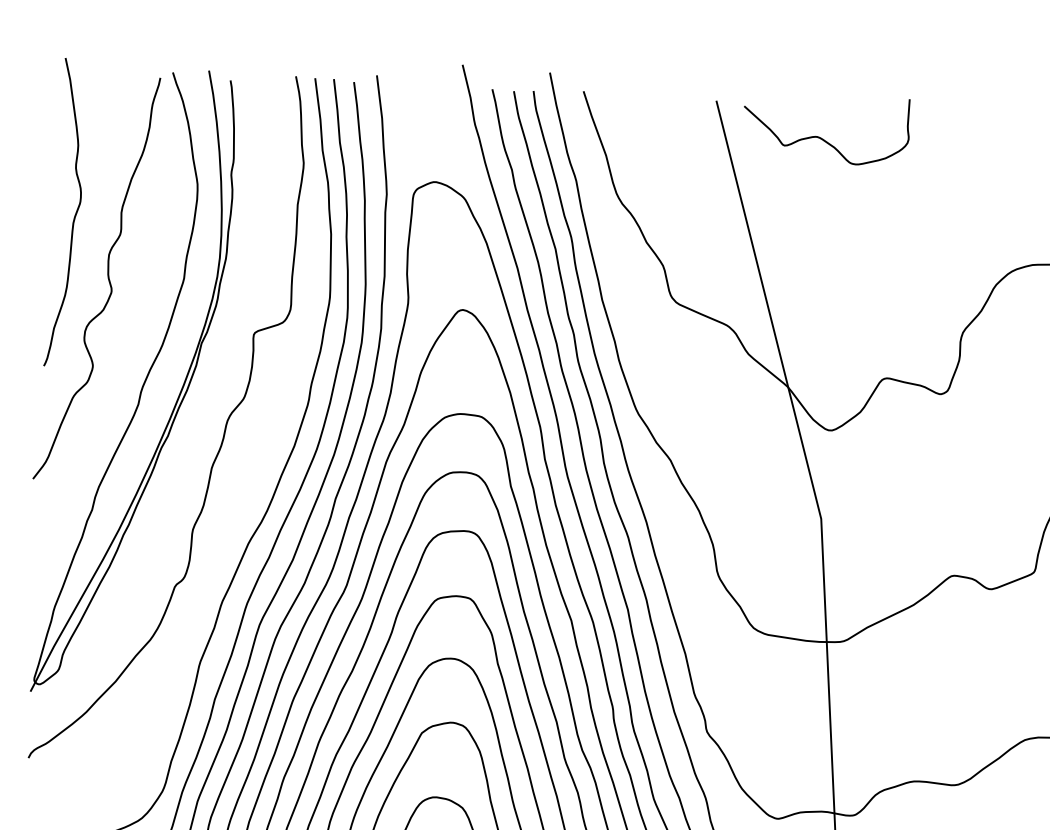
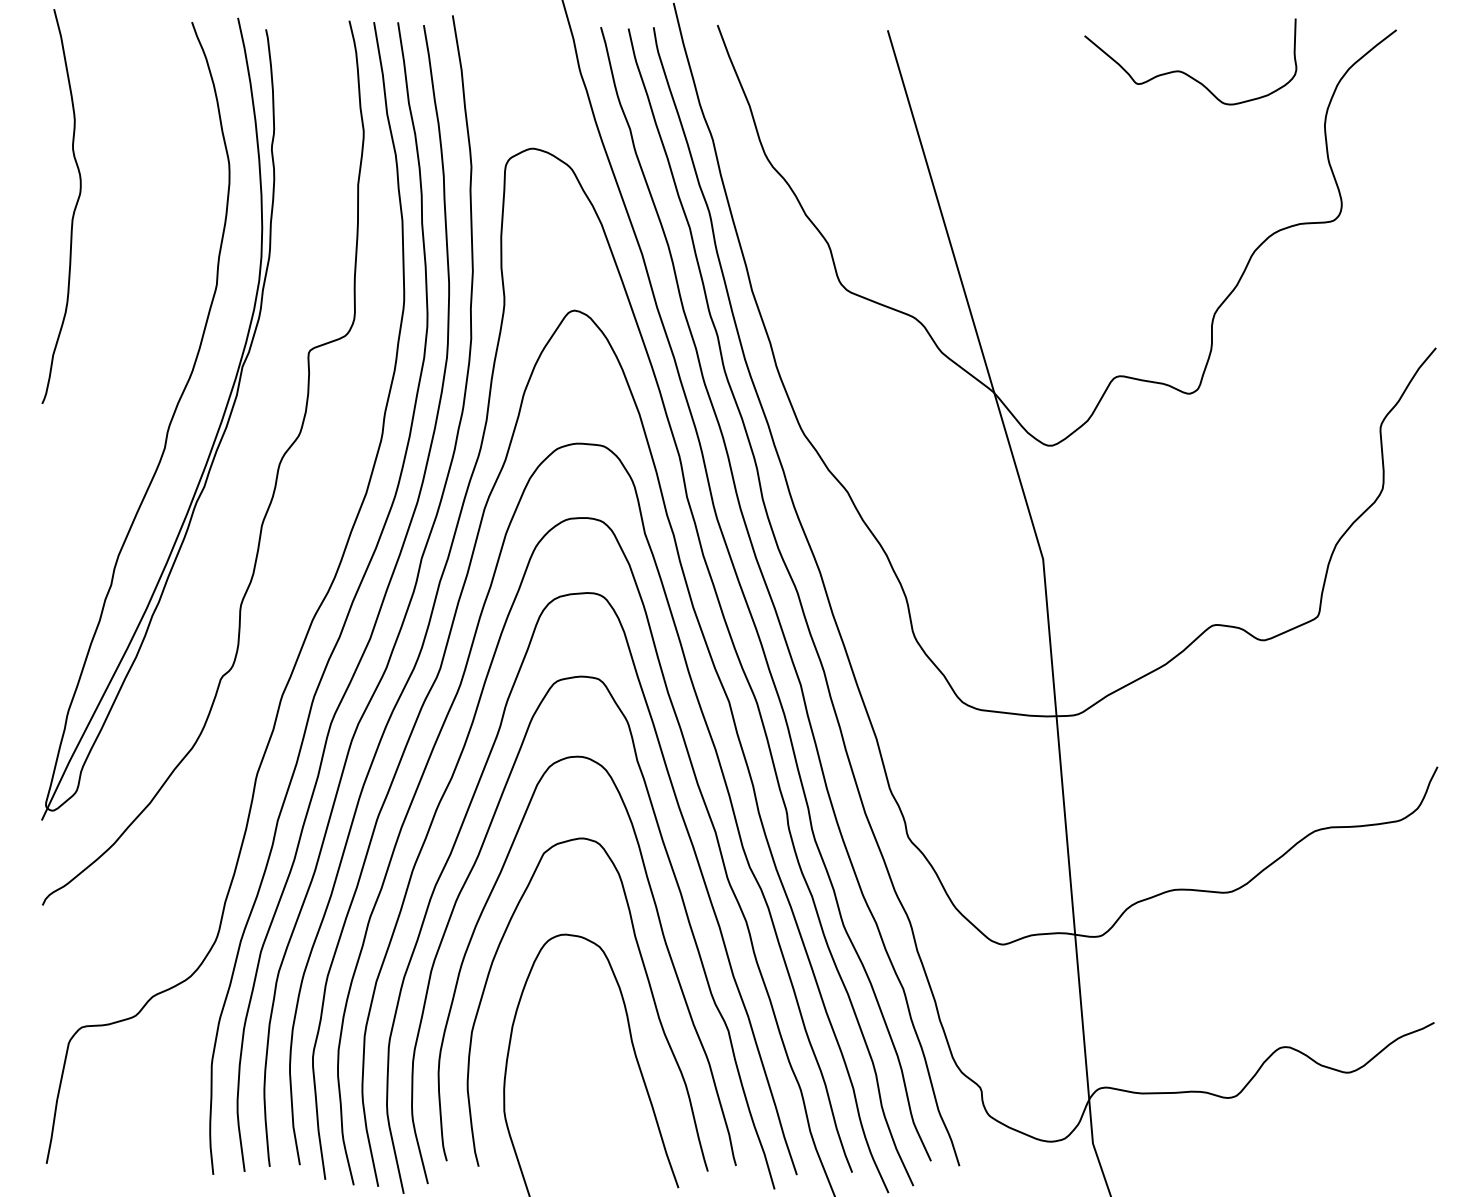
curve: (821, 137) -> (1185, 72), moved
curve: (107, 274) -> (118, 283), removed

